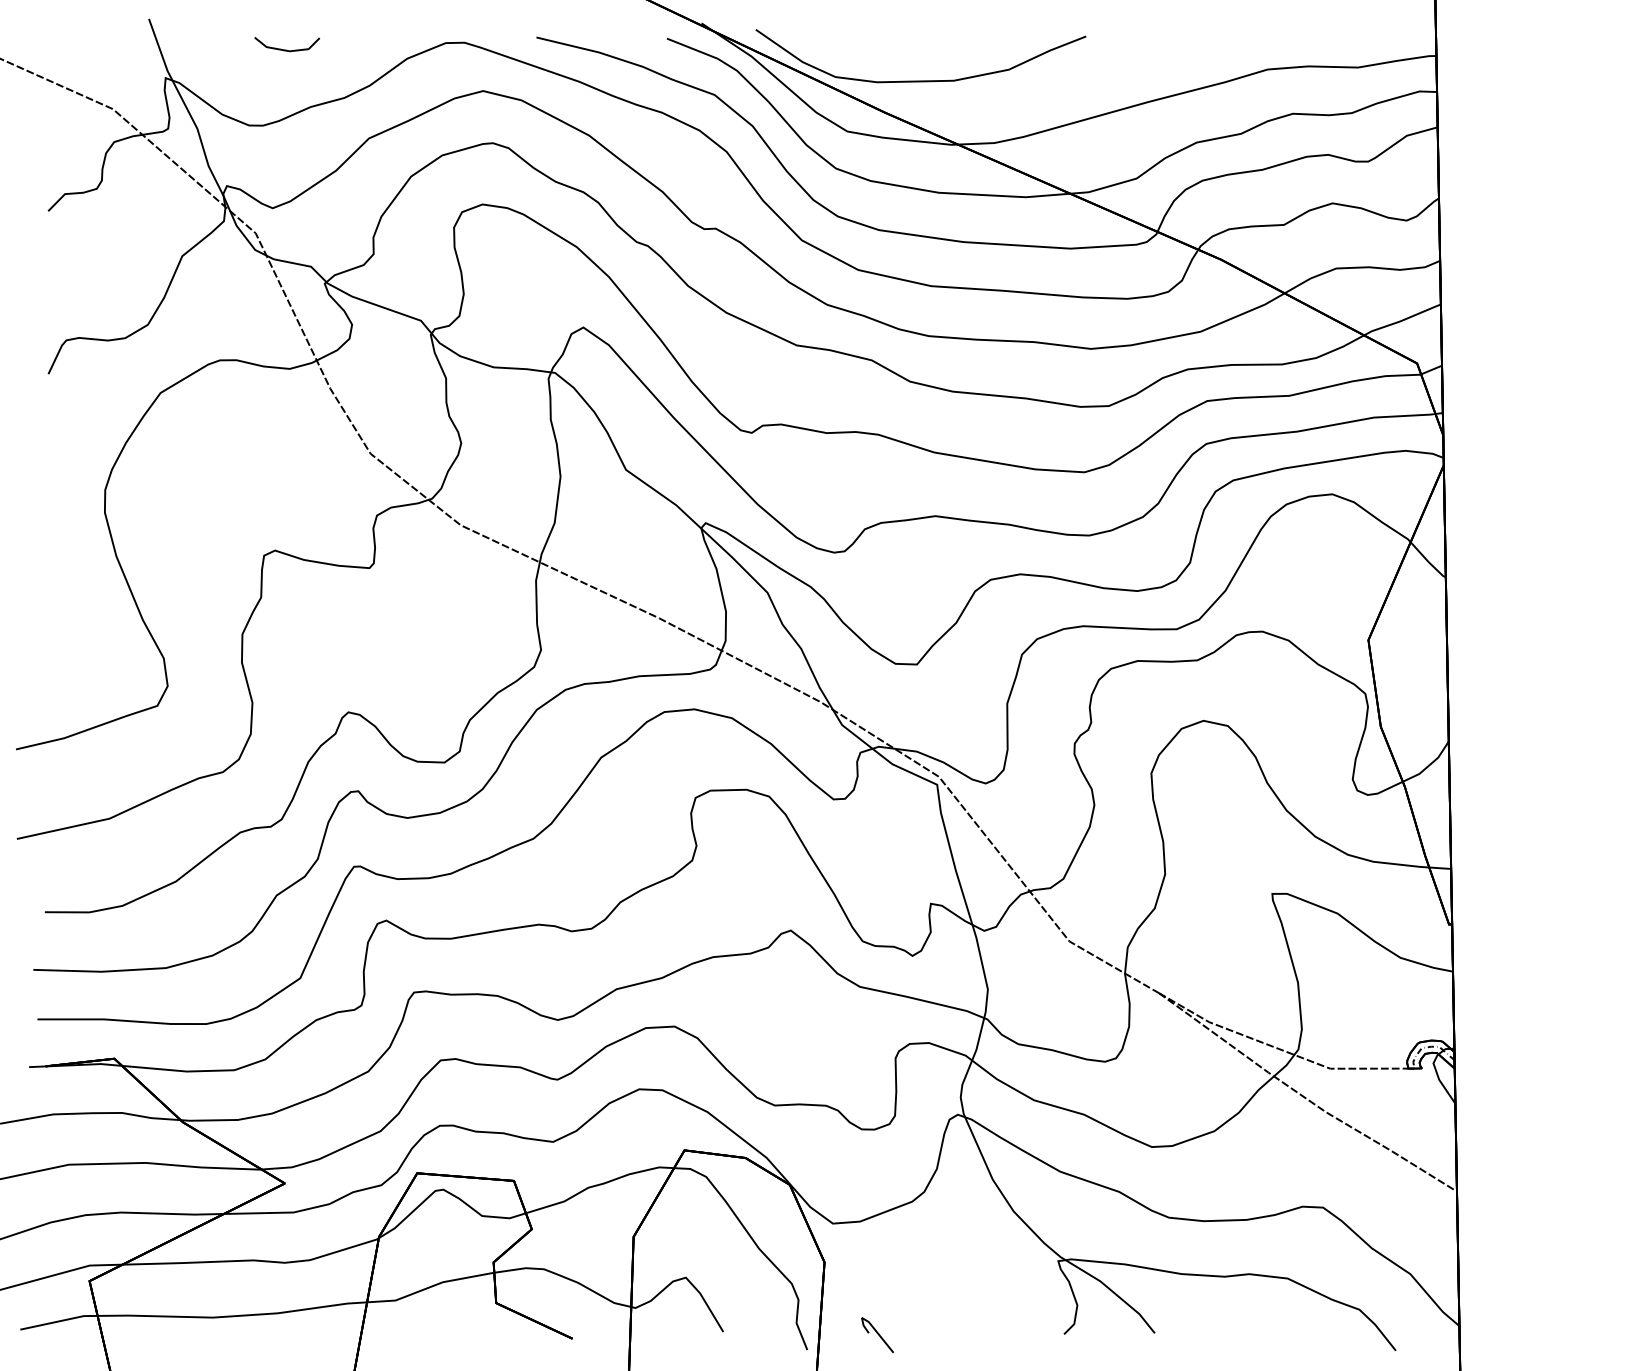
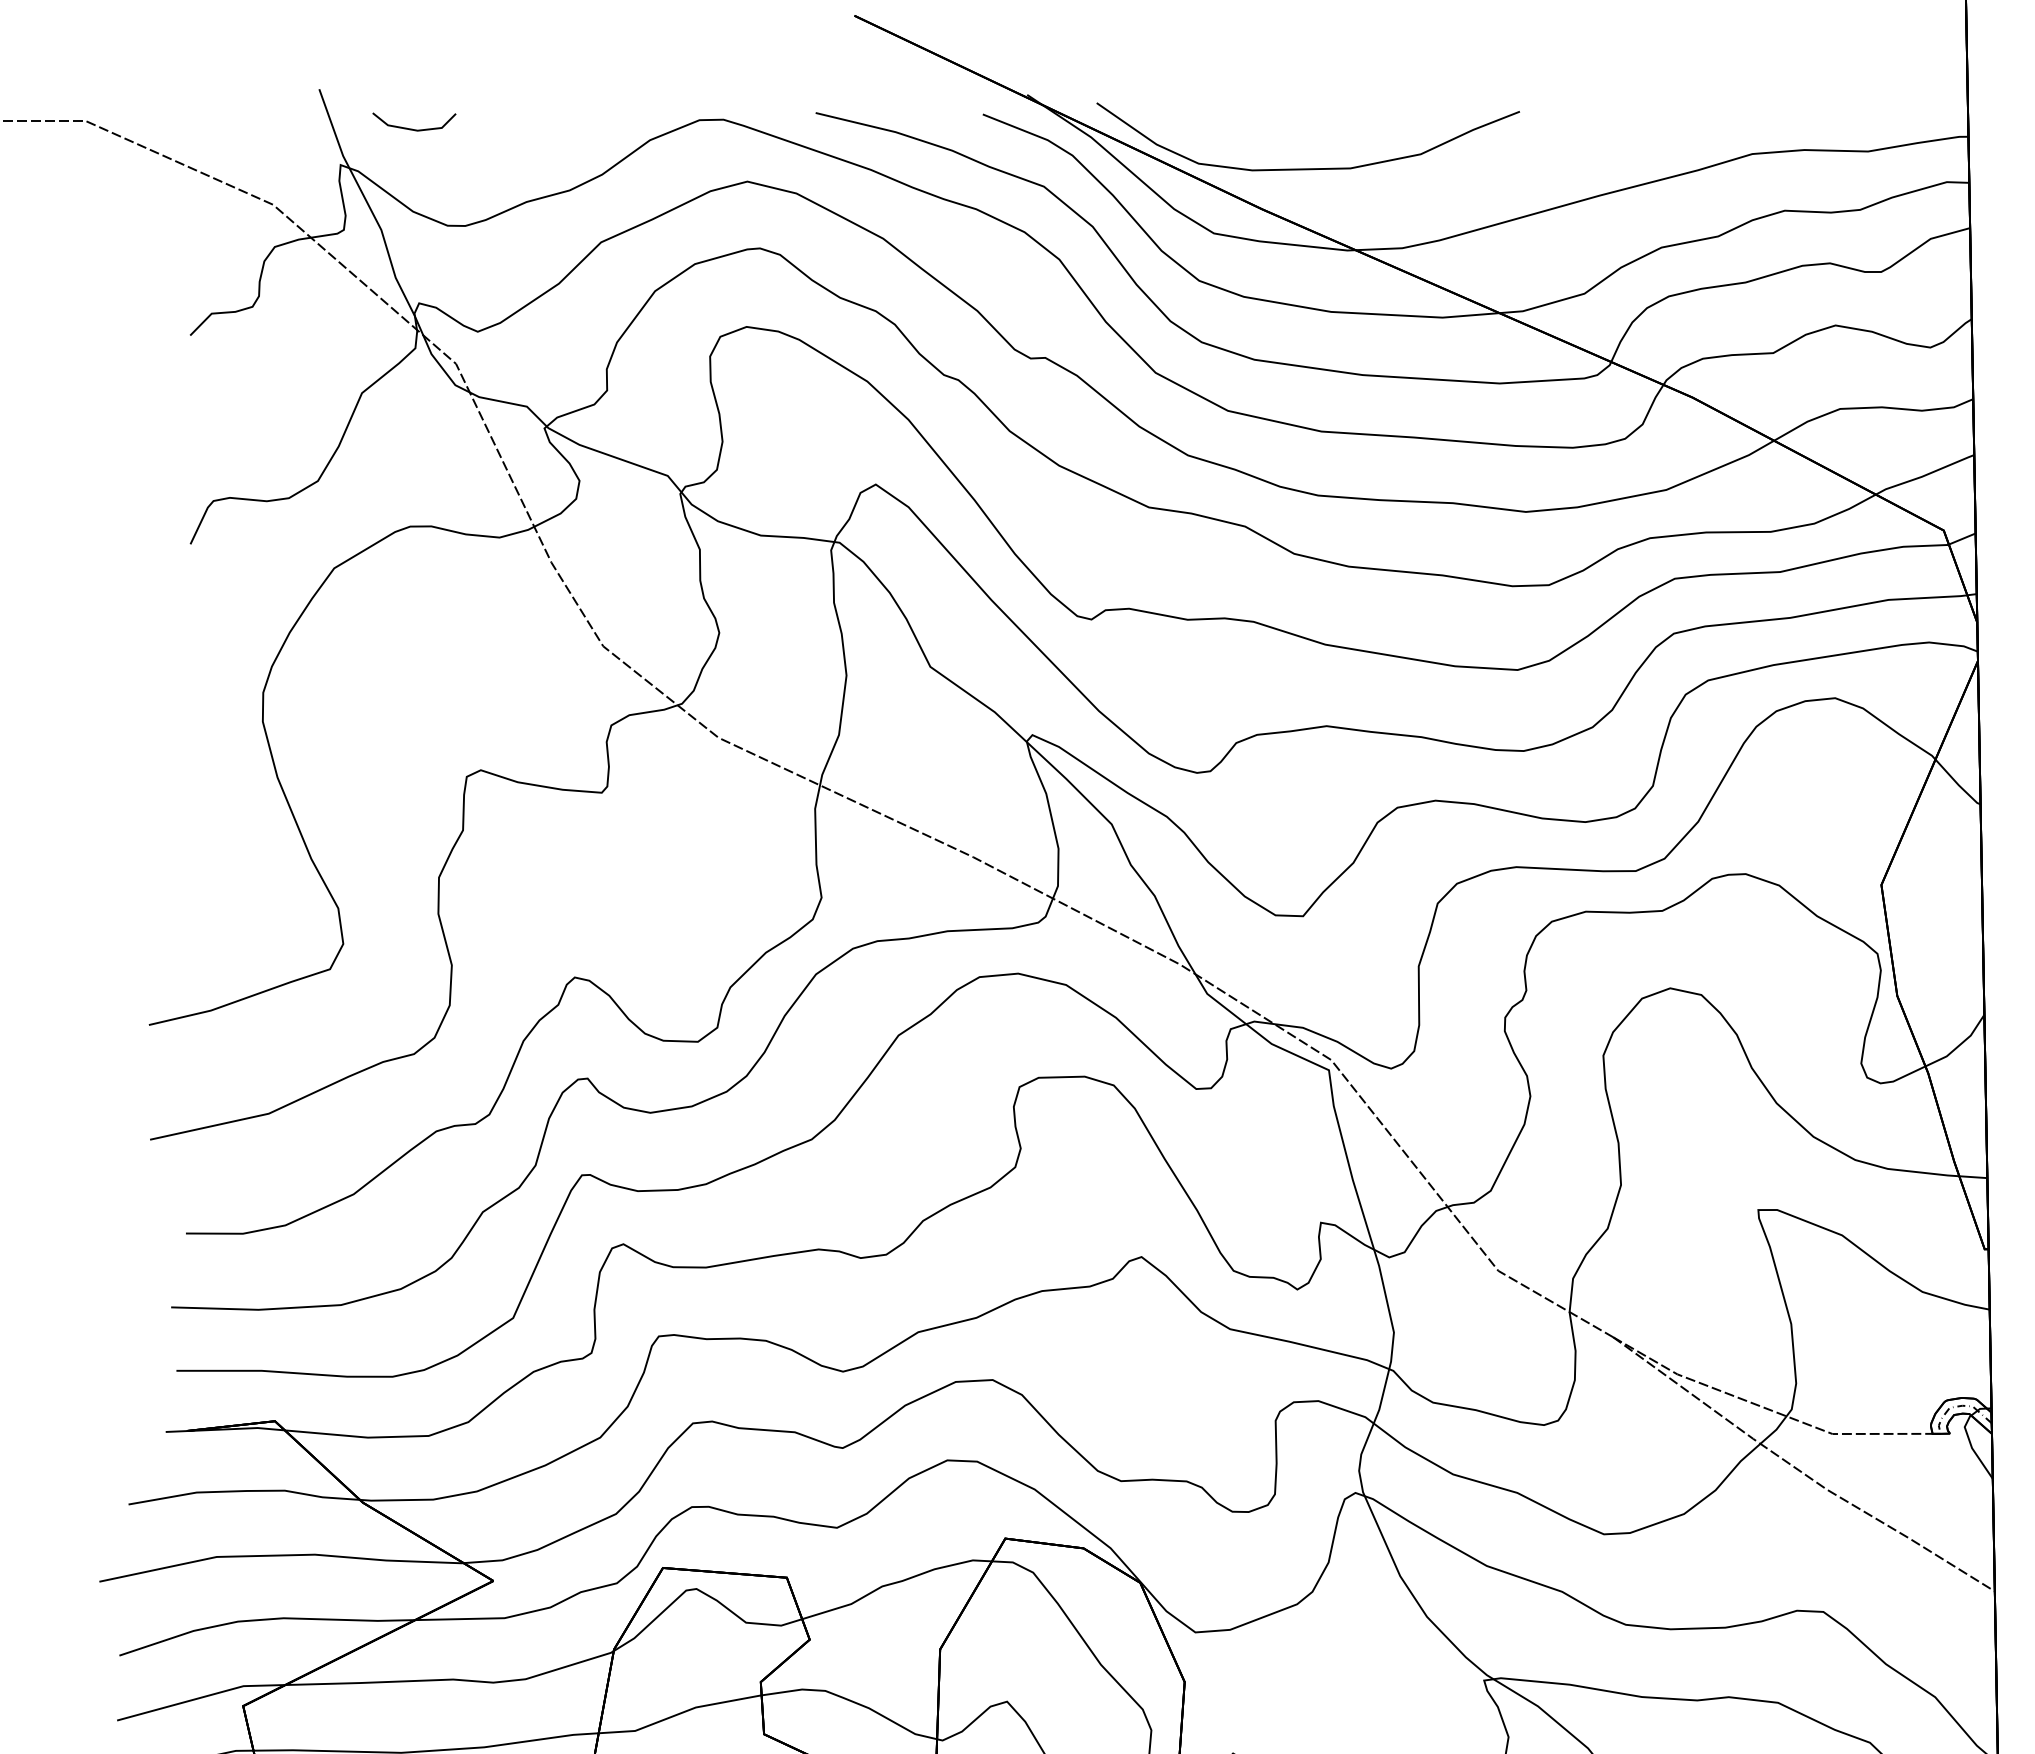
line: (286, 49) -> (413, 128), moved

